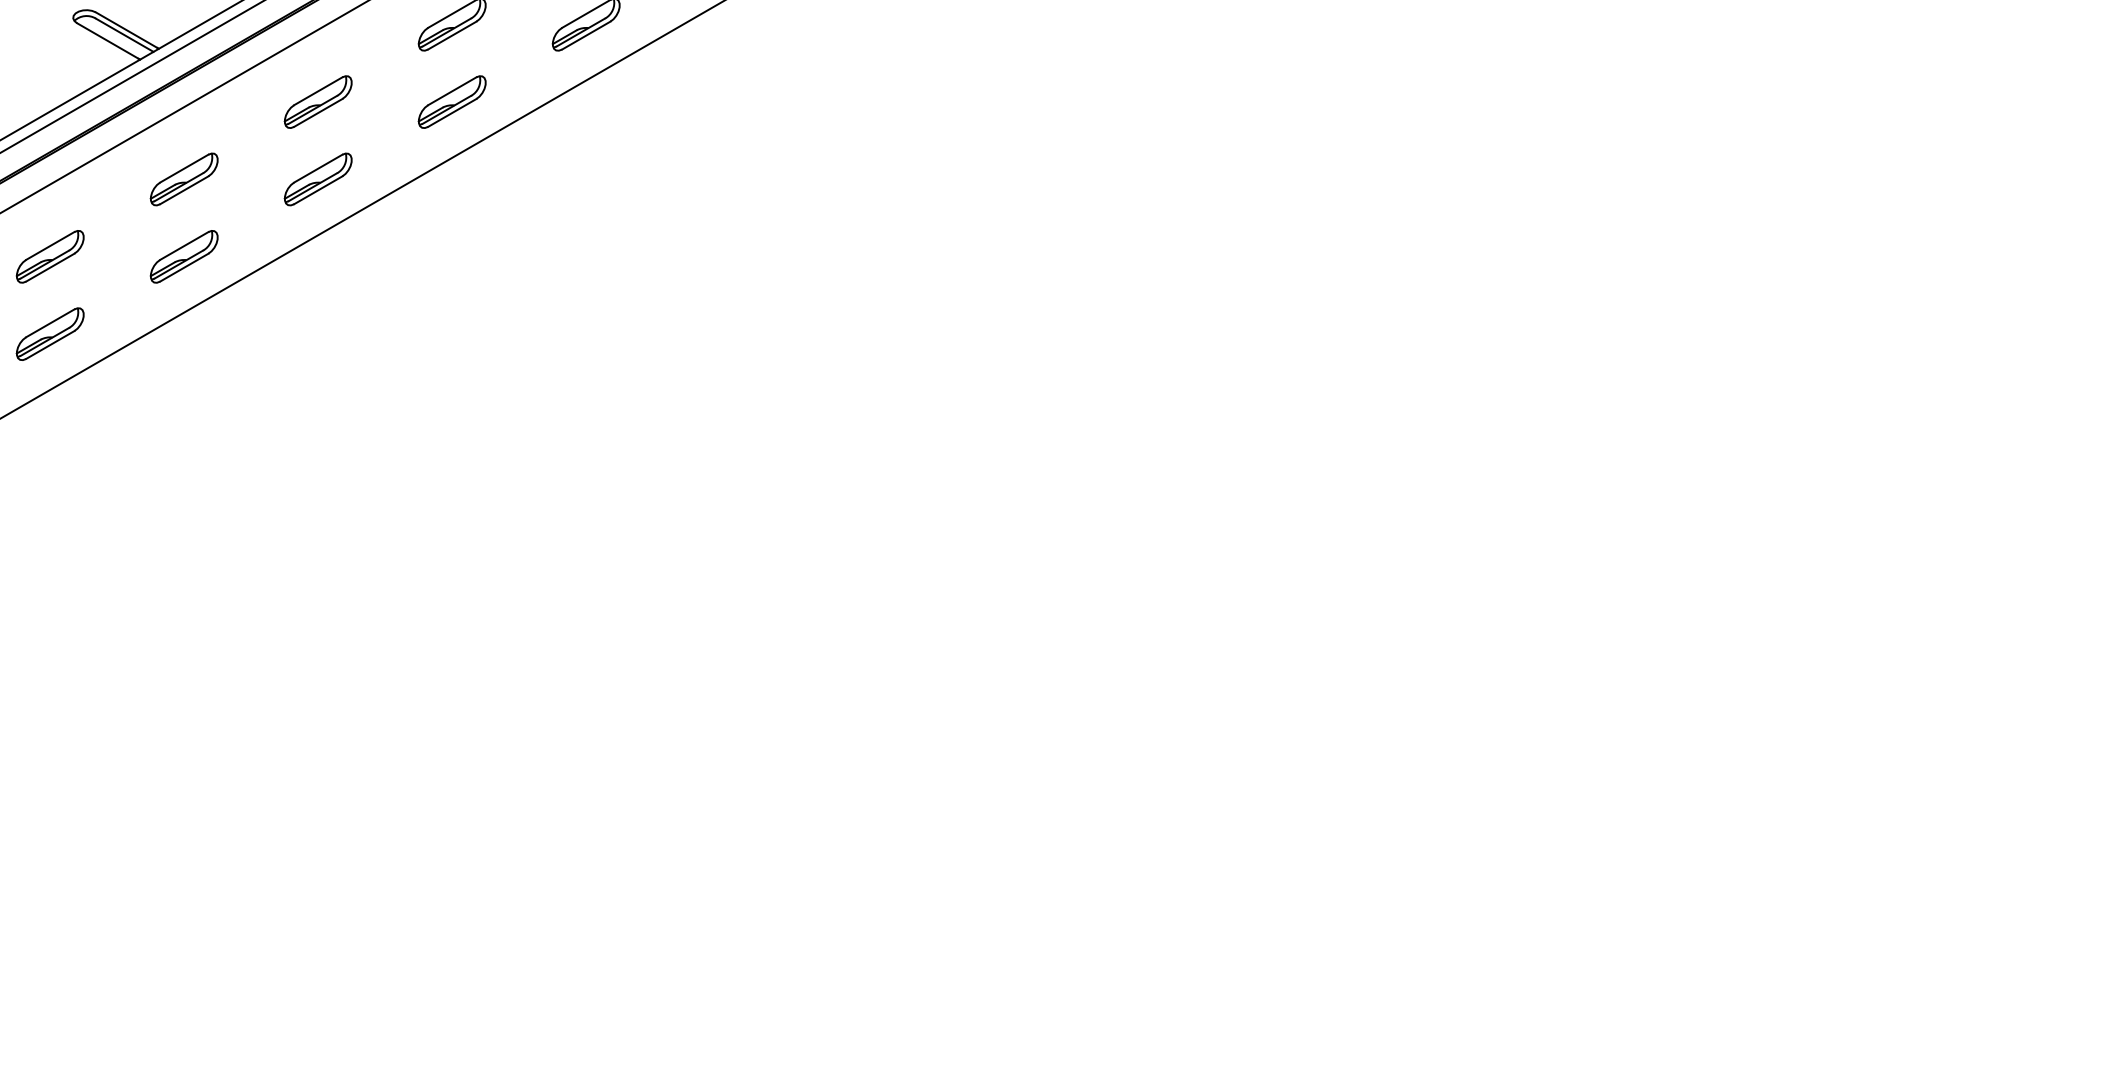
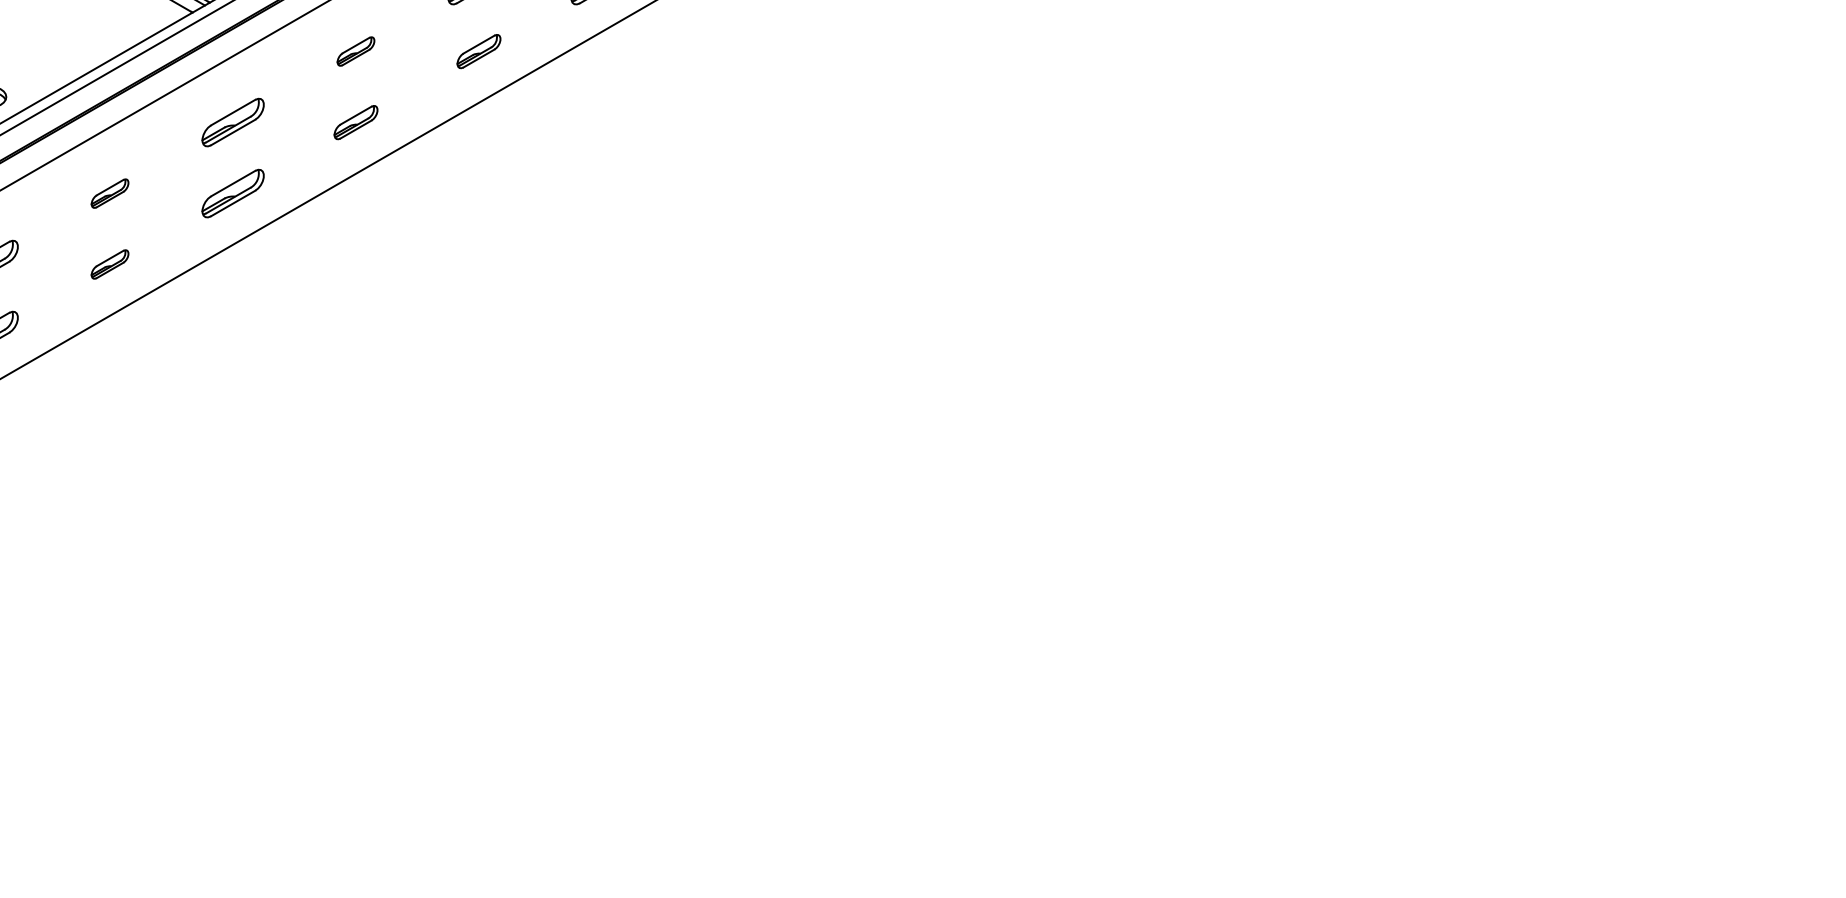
part: (317, 101) -> (355, 51), size x0.6
part: (451, 101) -> (478, 51), size x0.7
part: (317, 179) -> (355, 122), size x0.7
part: (49, 256) -> (109, 193), size x0.6
part: (49, 333) -> (109, 263), size x0.6

